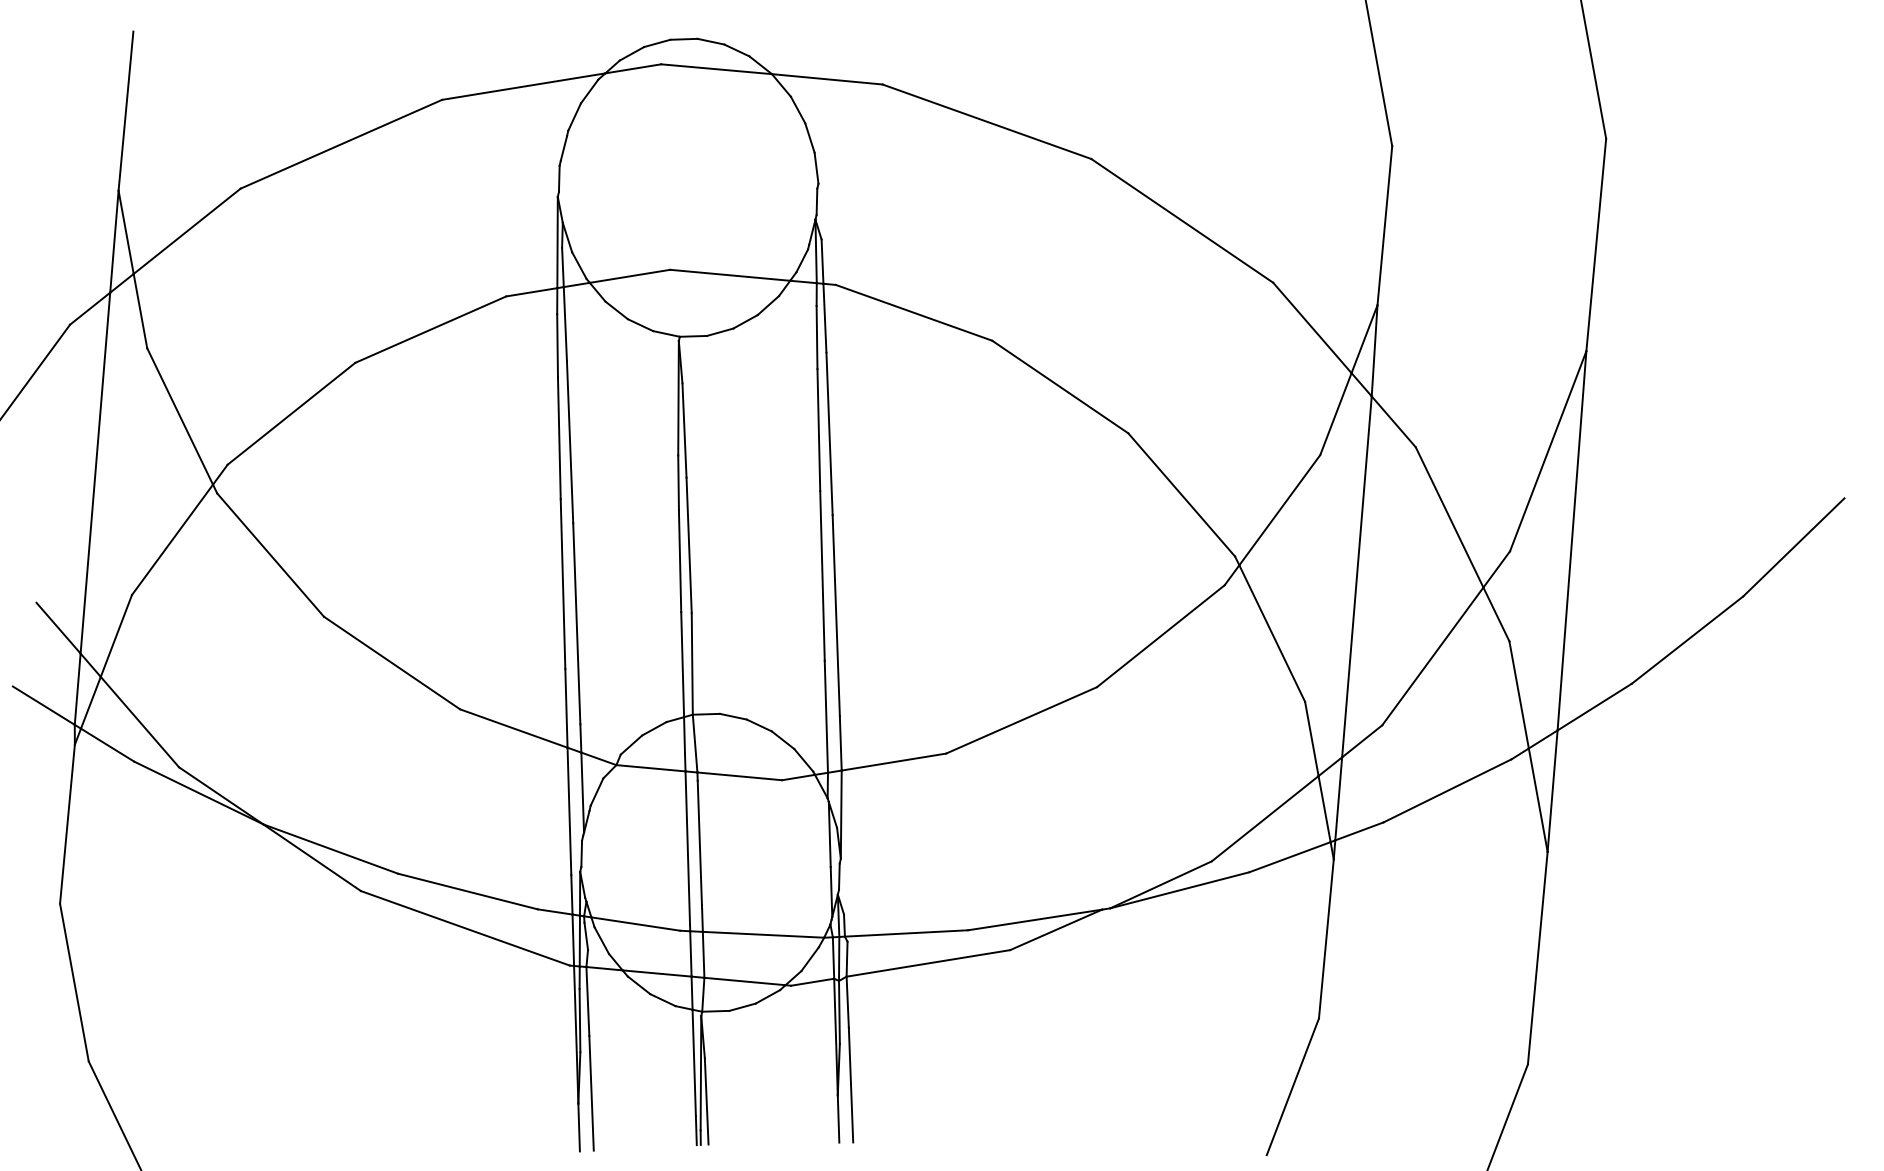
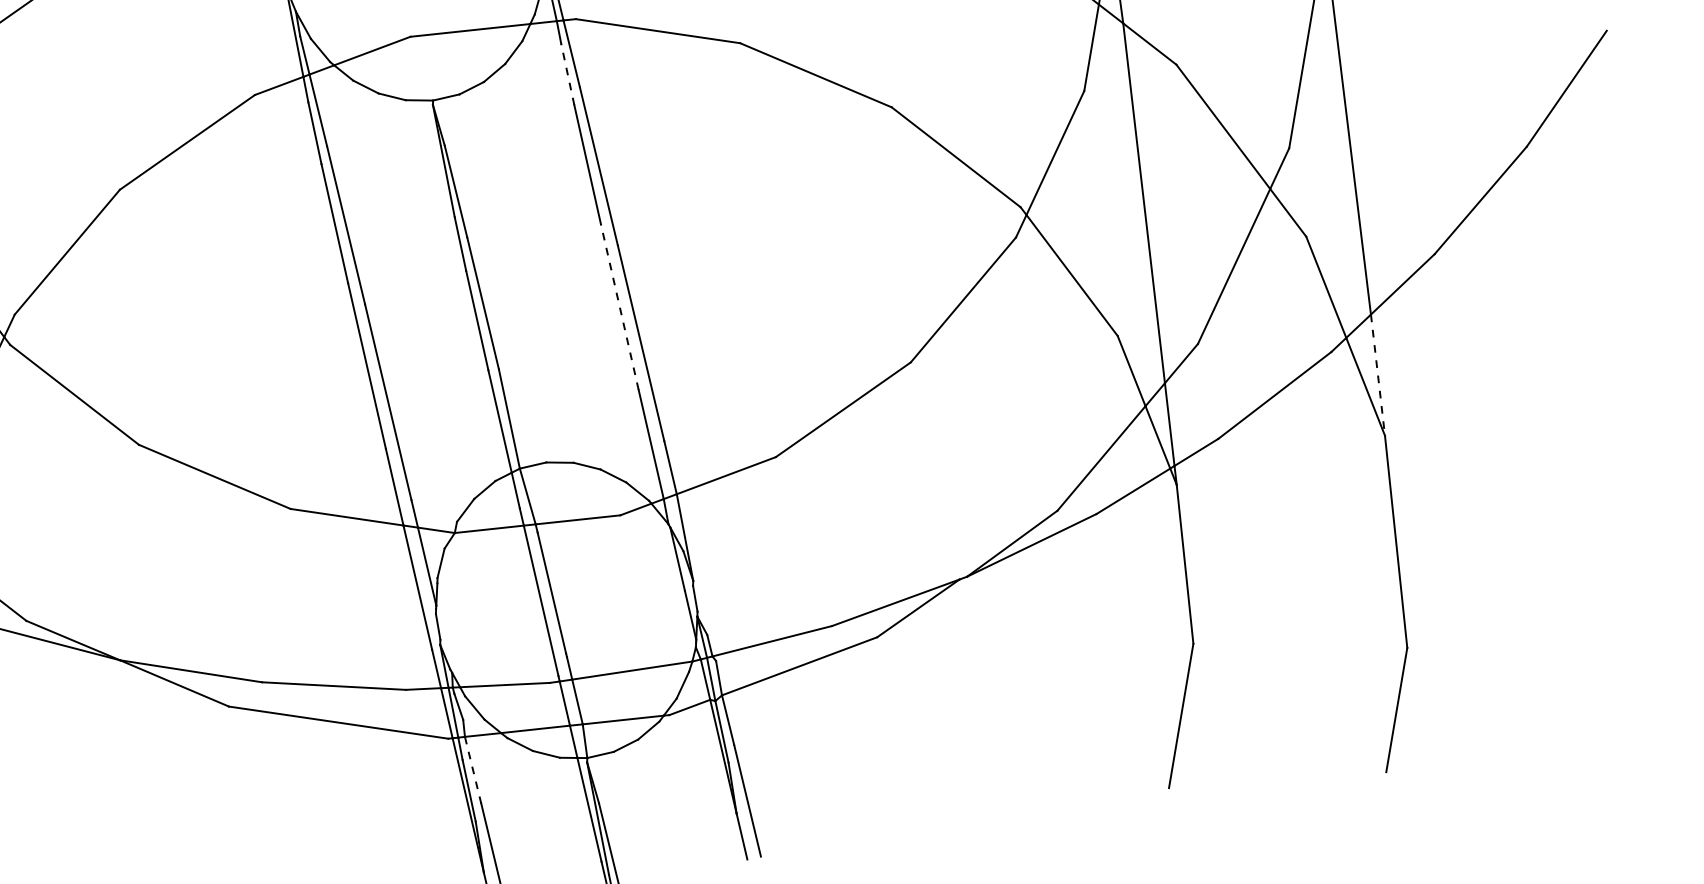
line: (817, 337) -> (568, 74), solid -> dashed
line: (822, 575) -> (619, 306), solid -> dashed
line: (1552, 791) -> (1377, 375), solid -> dashed
line: (587, 1001) -> (472, 770), solid -> dashed

